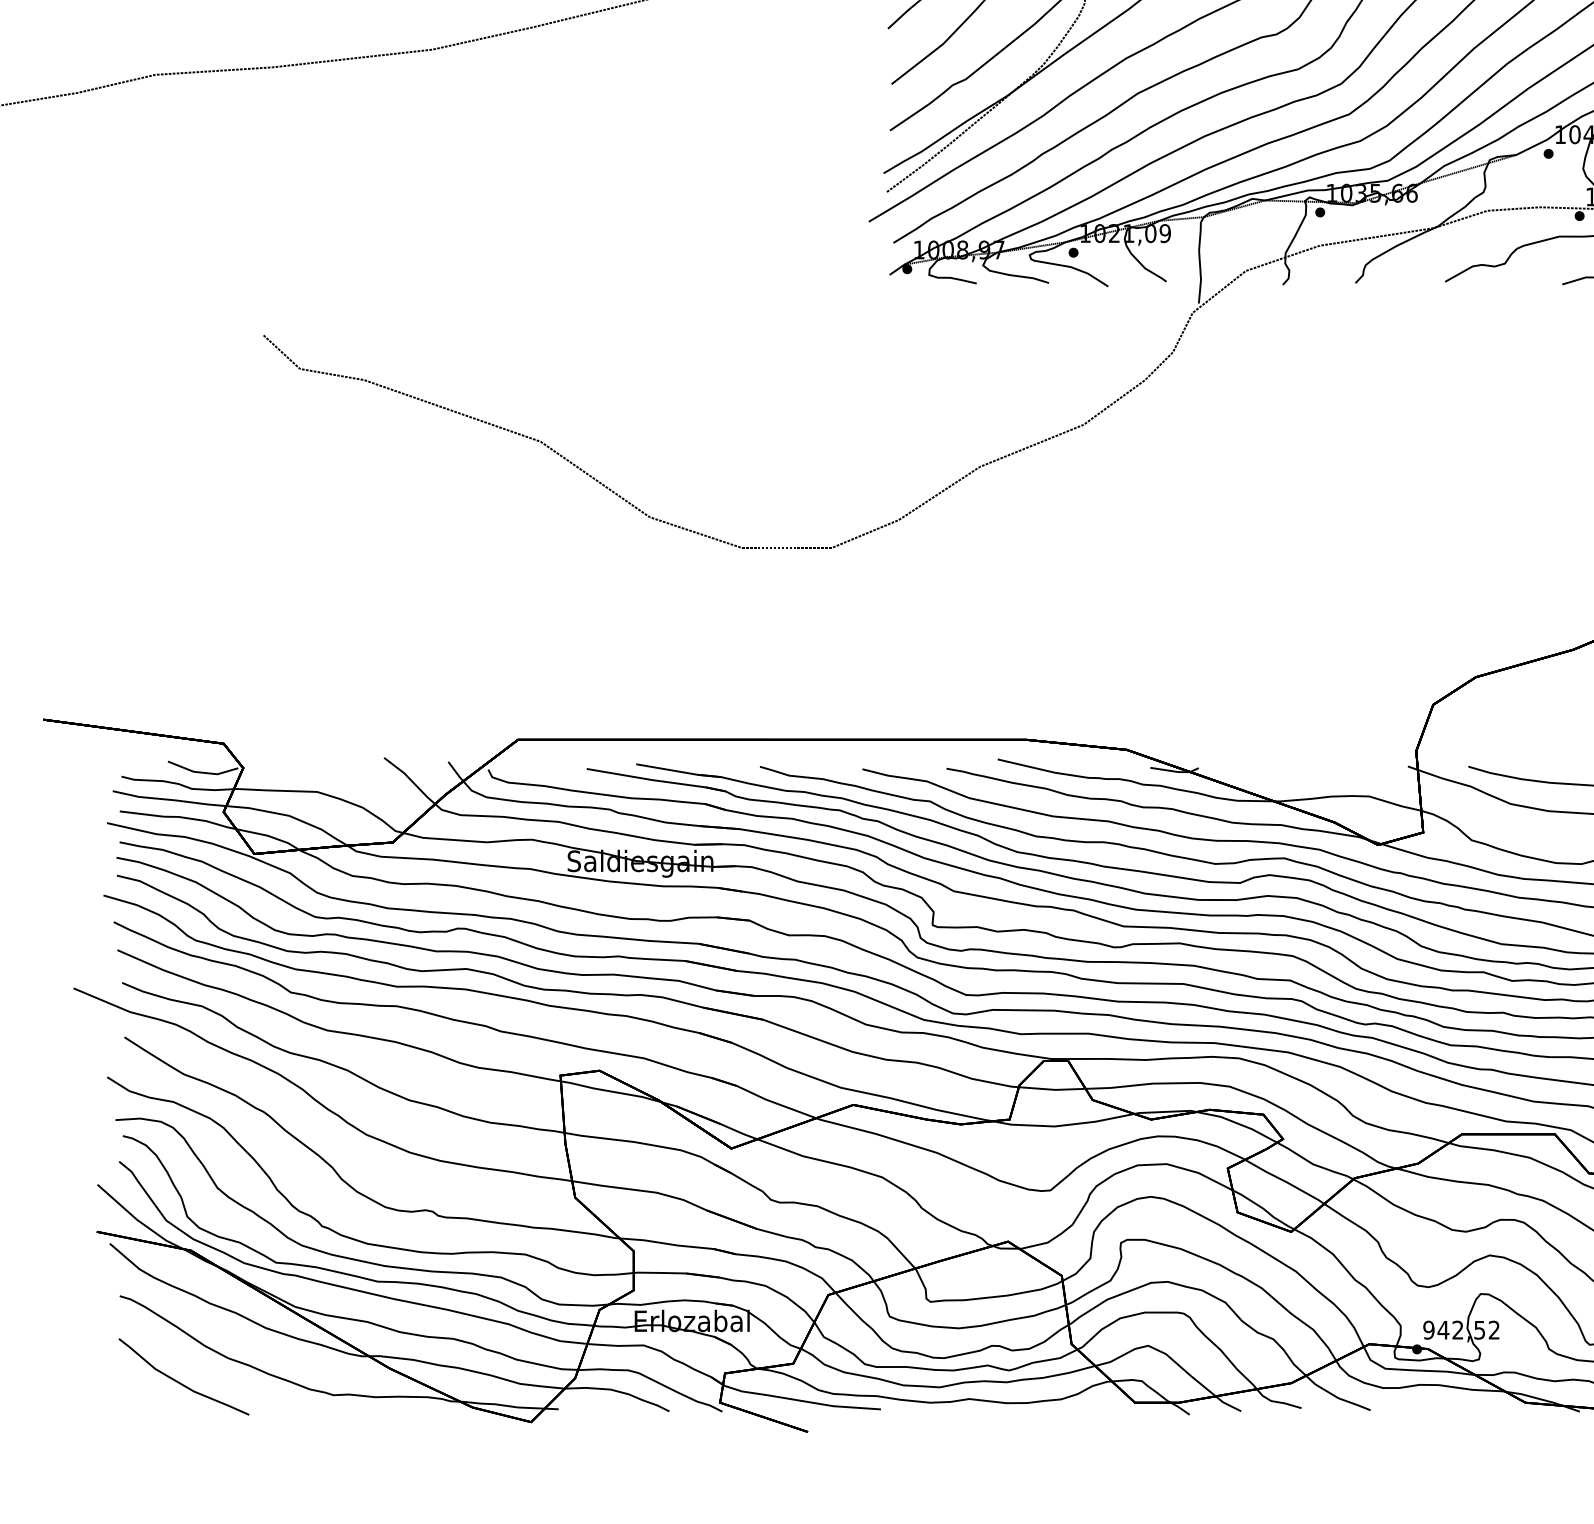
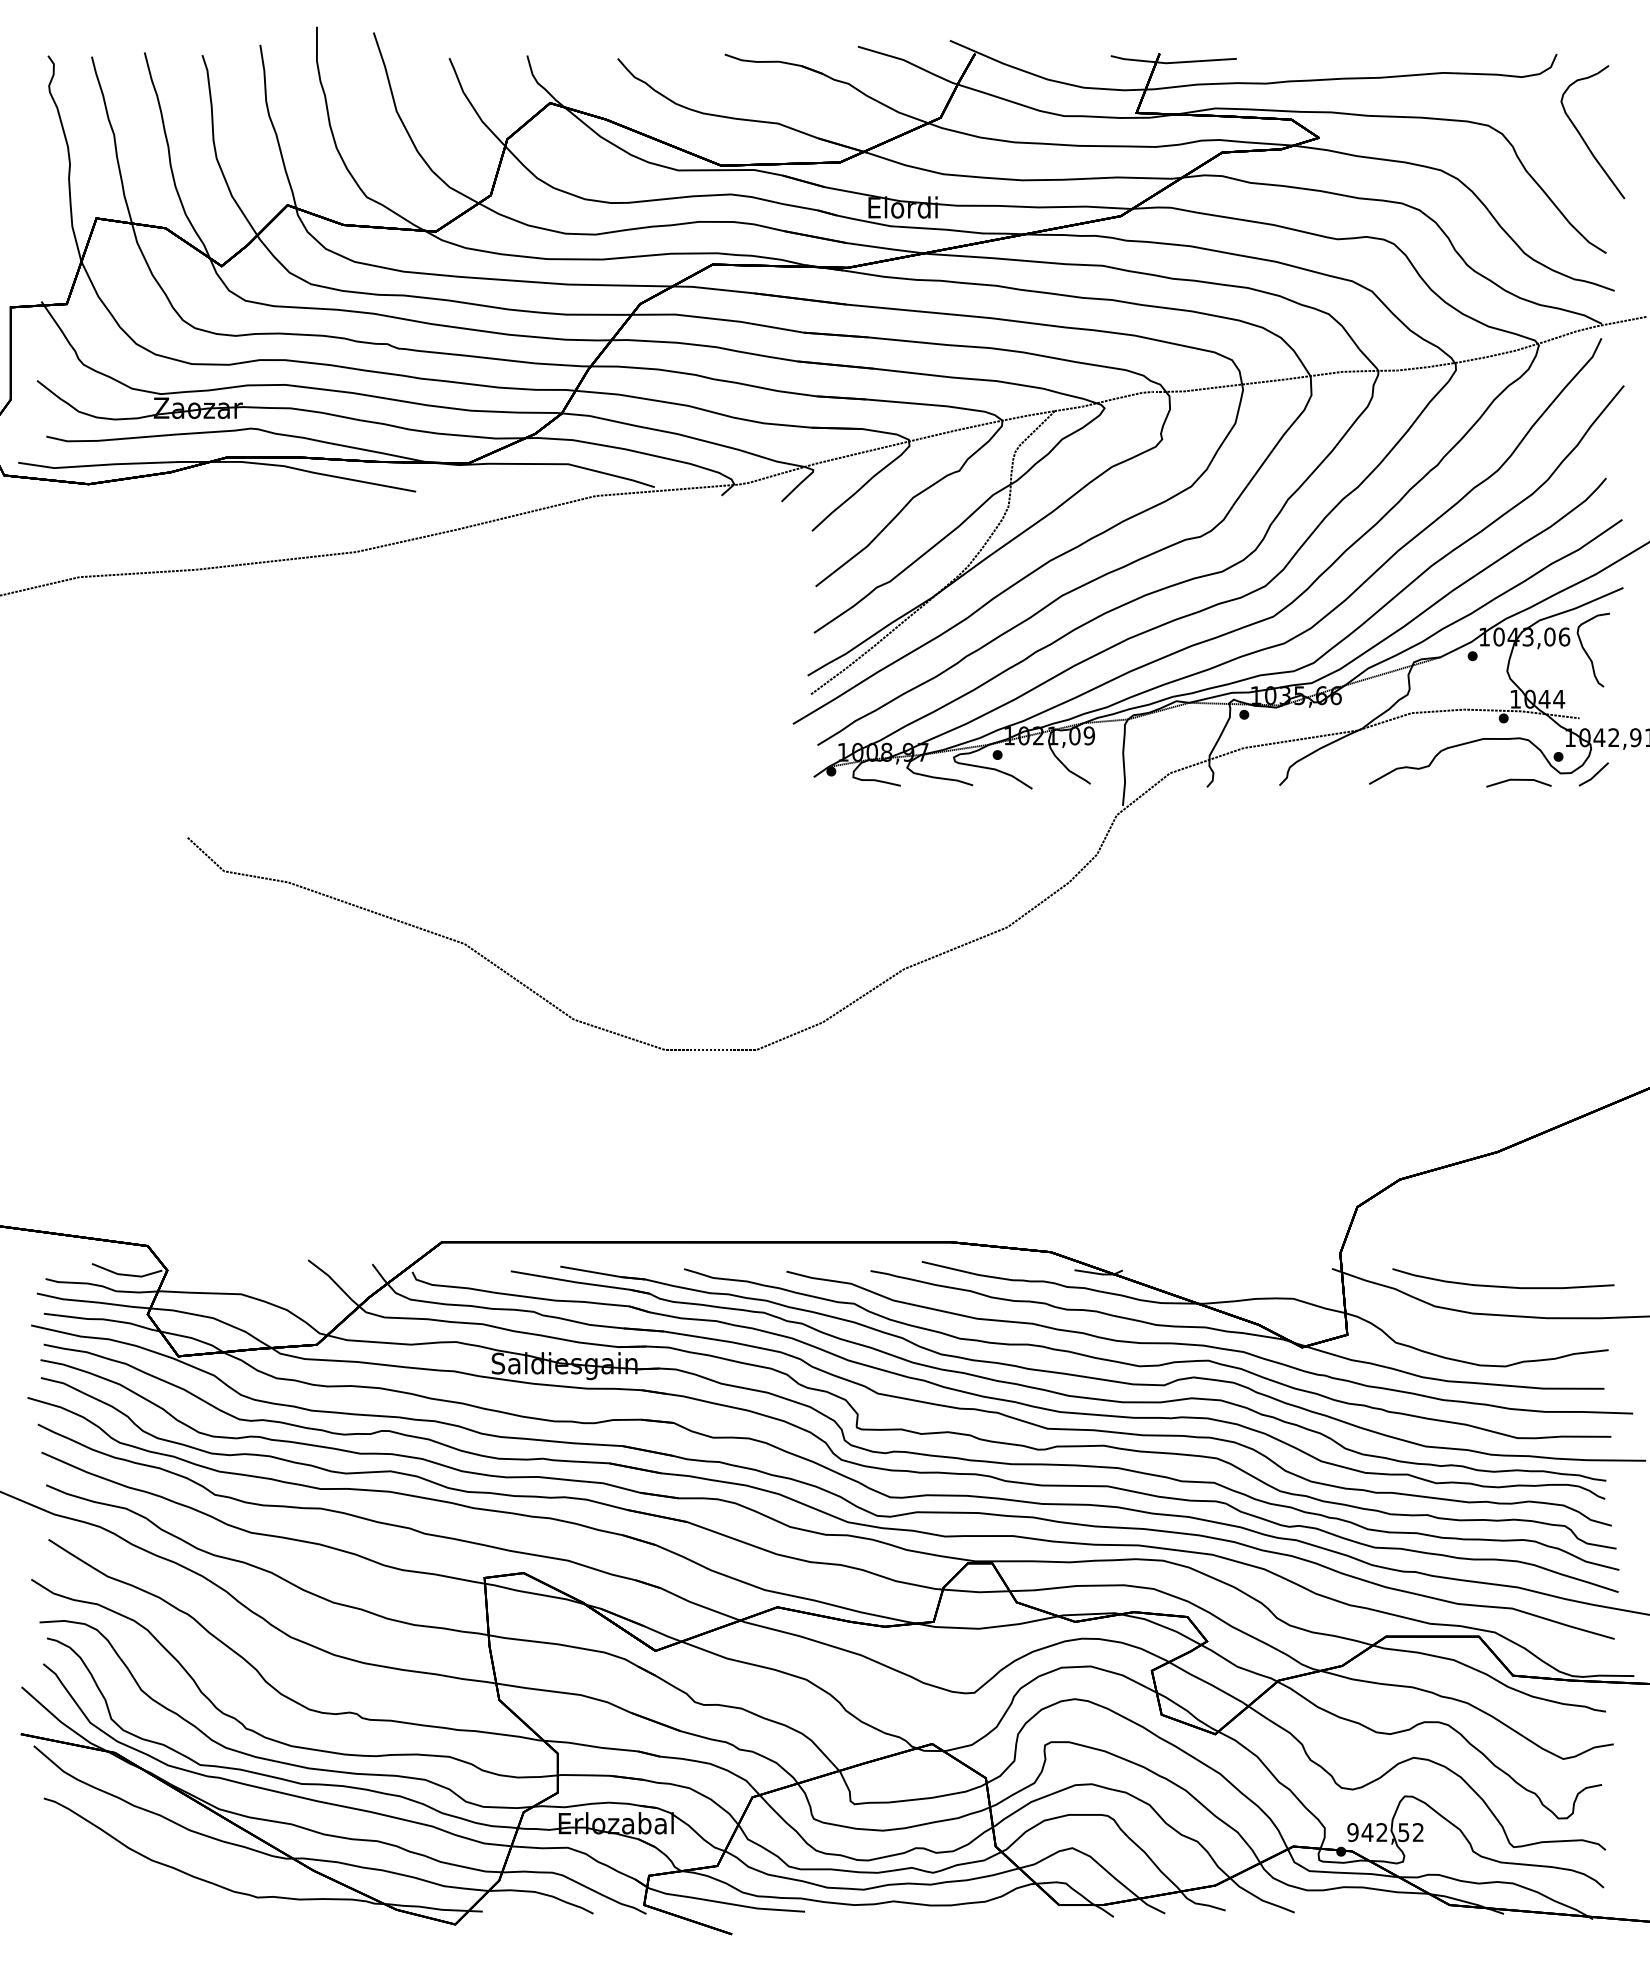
part: (180, 1382) -> (104, 1884), removed

